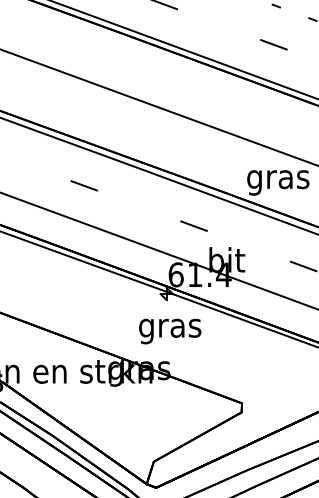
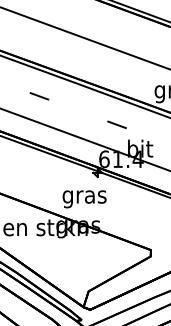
text: (170, 331) -> (84, 199), moved

